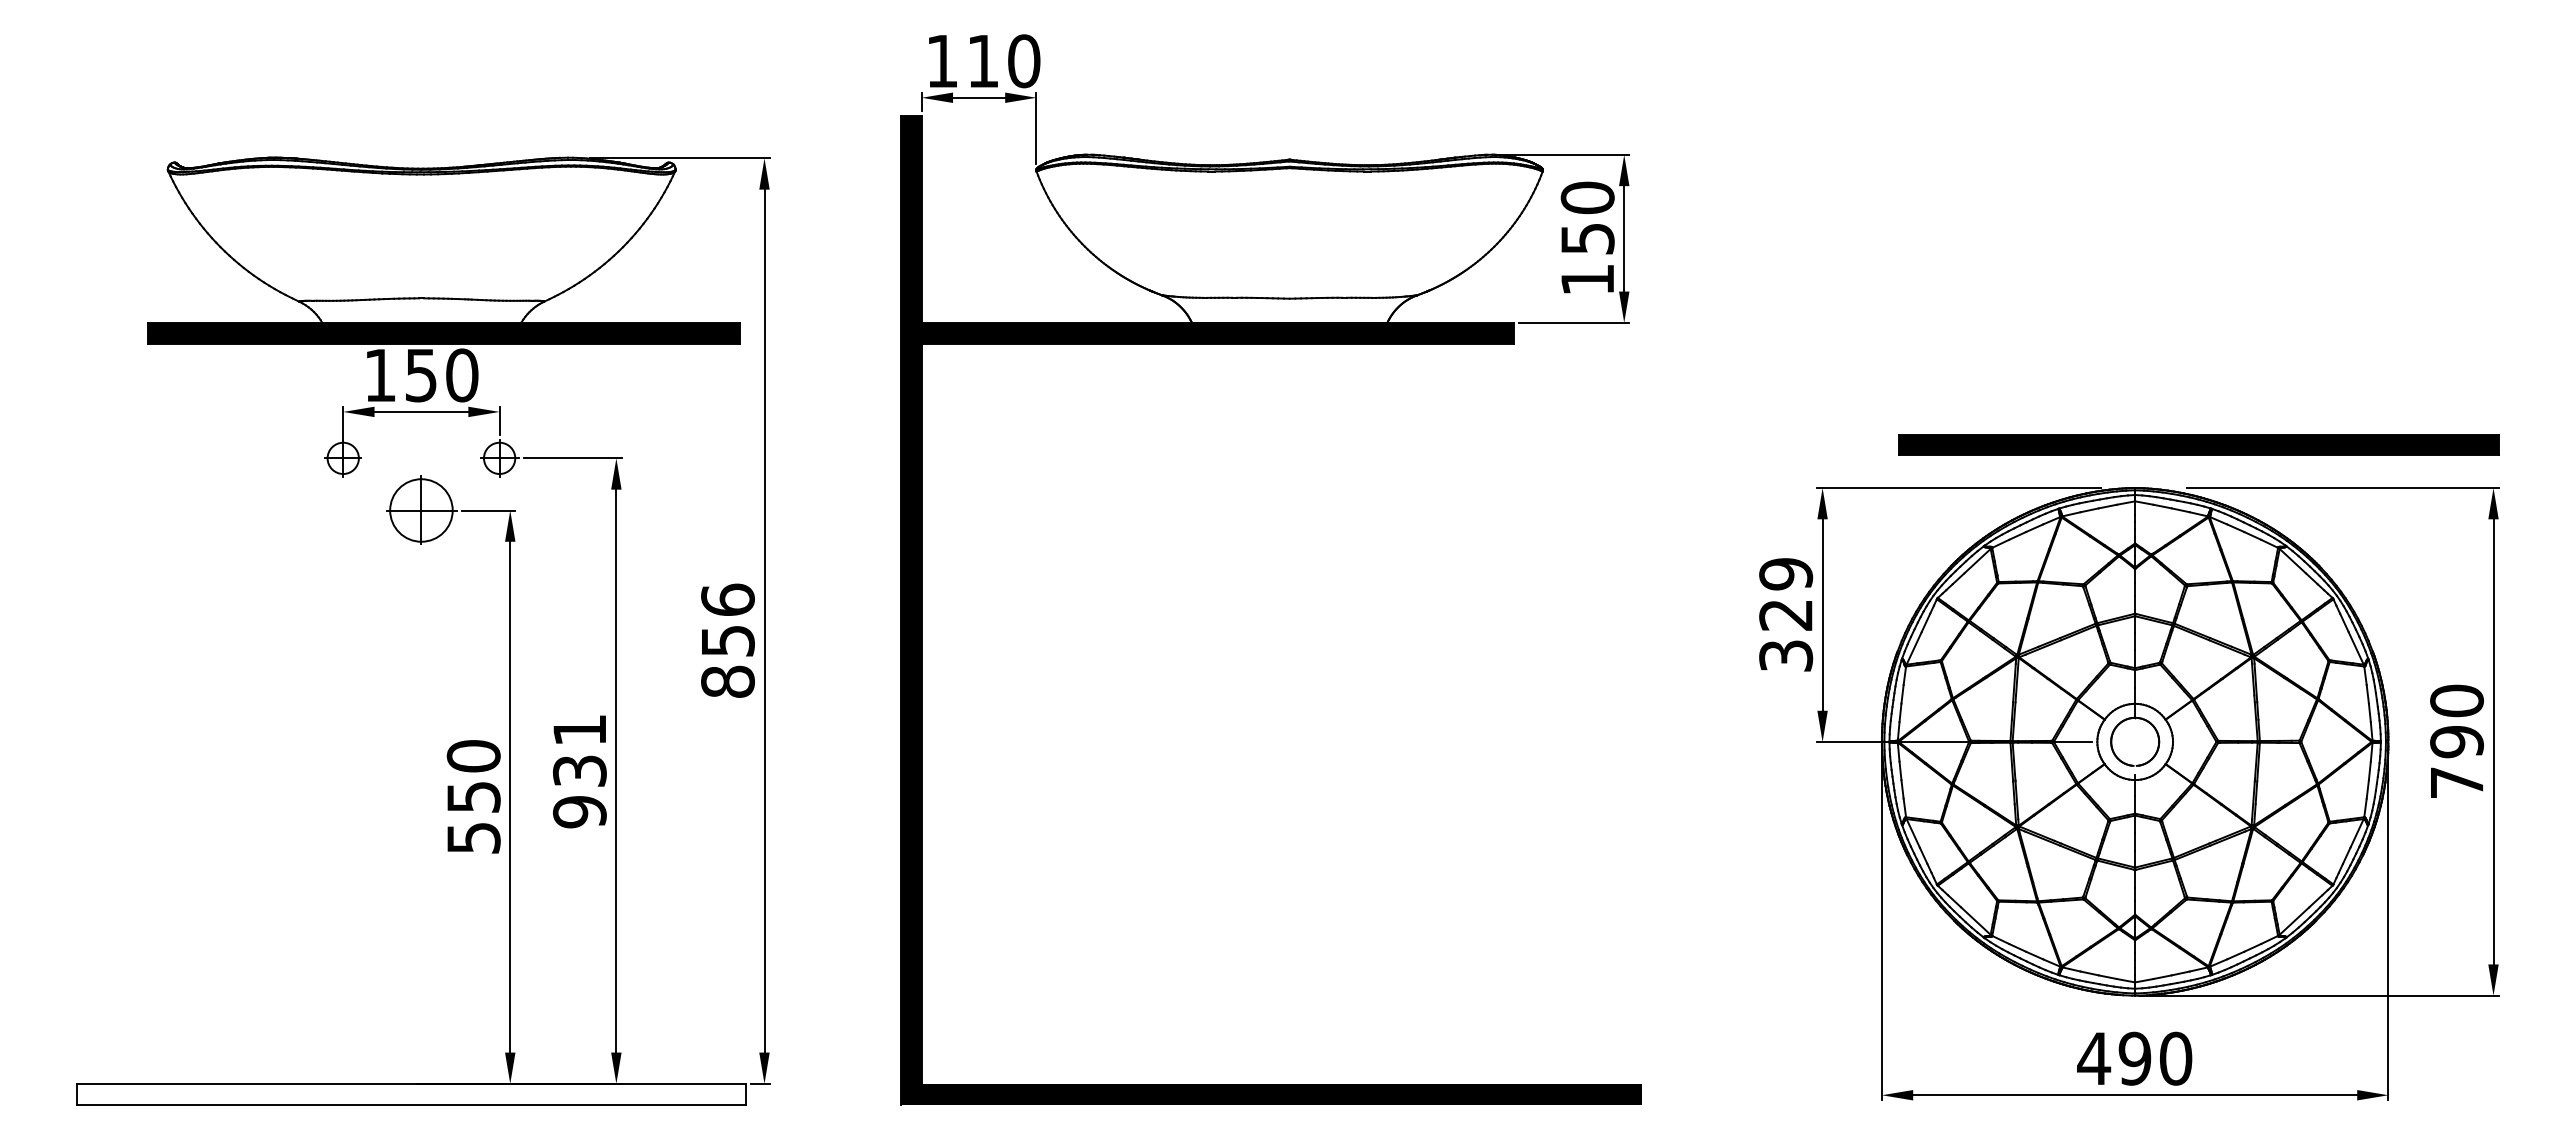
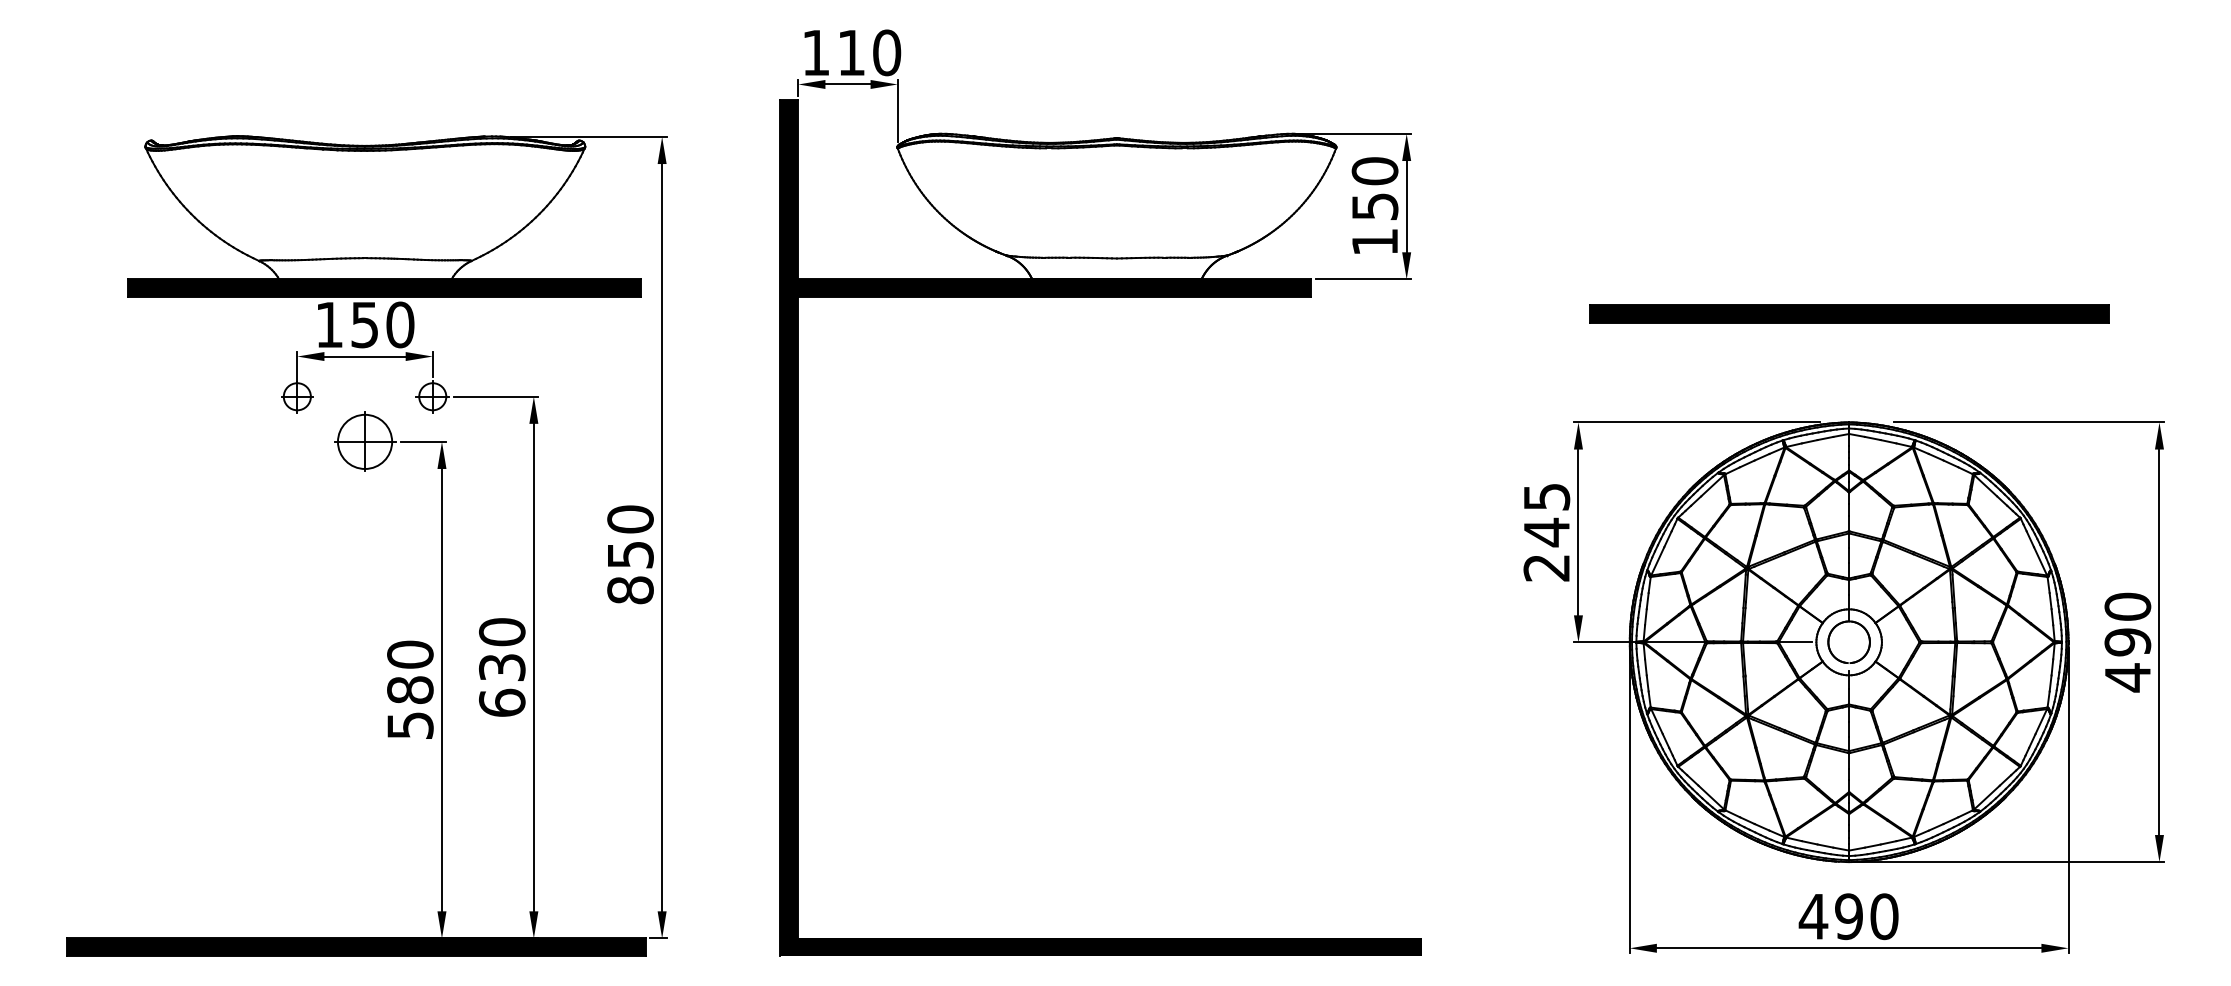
part: (2198, 444) -> (1848, 313), moved
text: (727, 599) -> (630, 518), 856 -> 850
text: (1786, 614) -> (1547, 531), 329 -> 245
text: (579, 771) -> (501, 667), 931 -> 630
text: (2457, 783) -> (2128, 678), 790 -> 490
text: (473, 797) -> (410, 690), 550 -> 580
fill: (411, 1093) -> (356, 946), added

